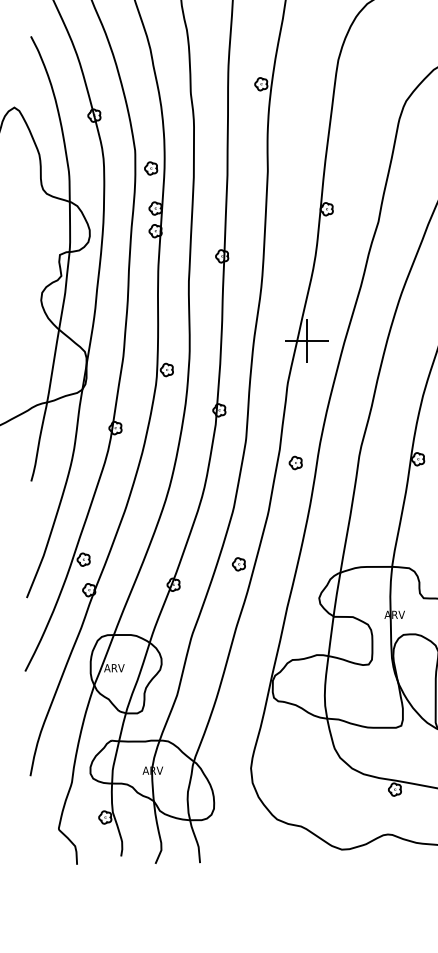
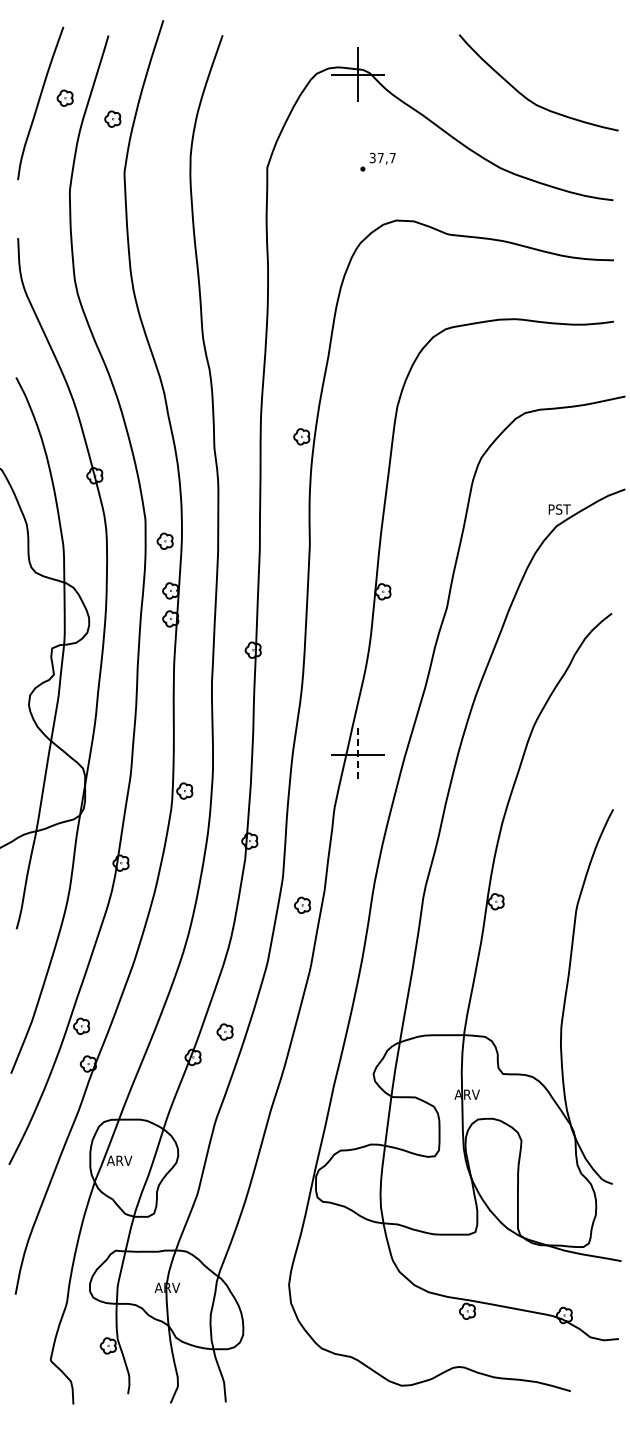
line: (307, 341) -> (358, 755), solid -> dashed
part: (295, 462) -> (302, 904), moved
part: (238, 563) -> (224, 1031), moved

